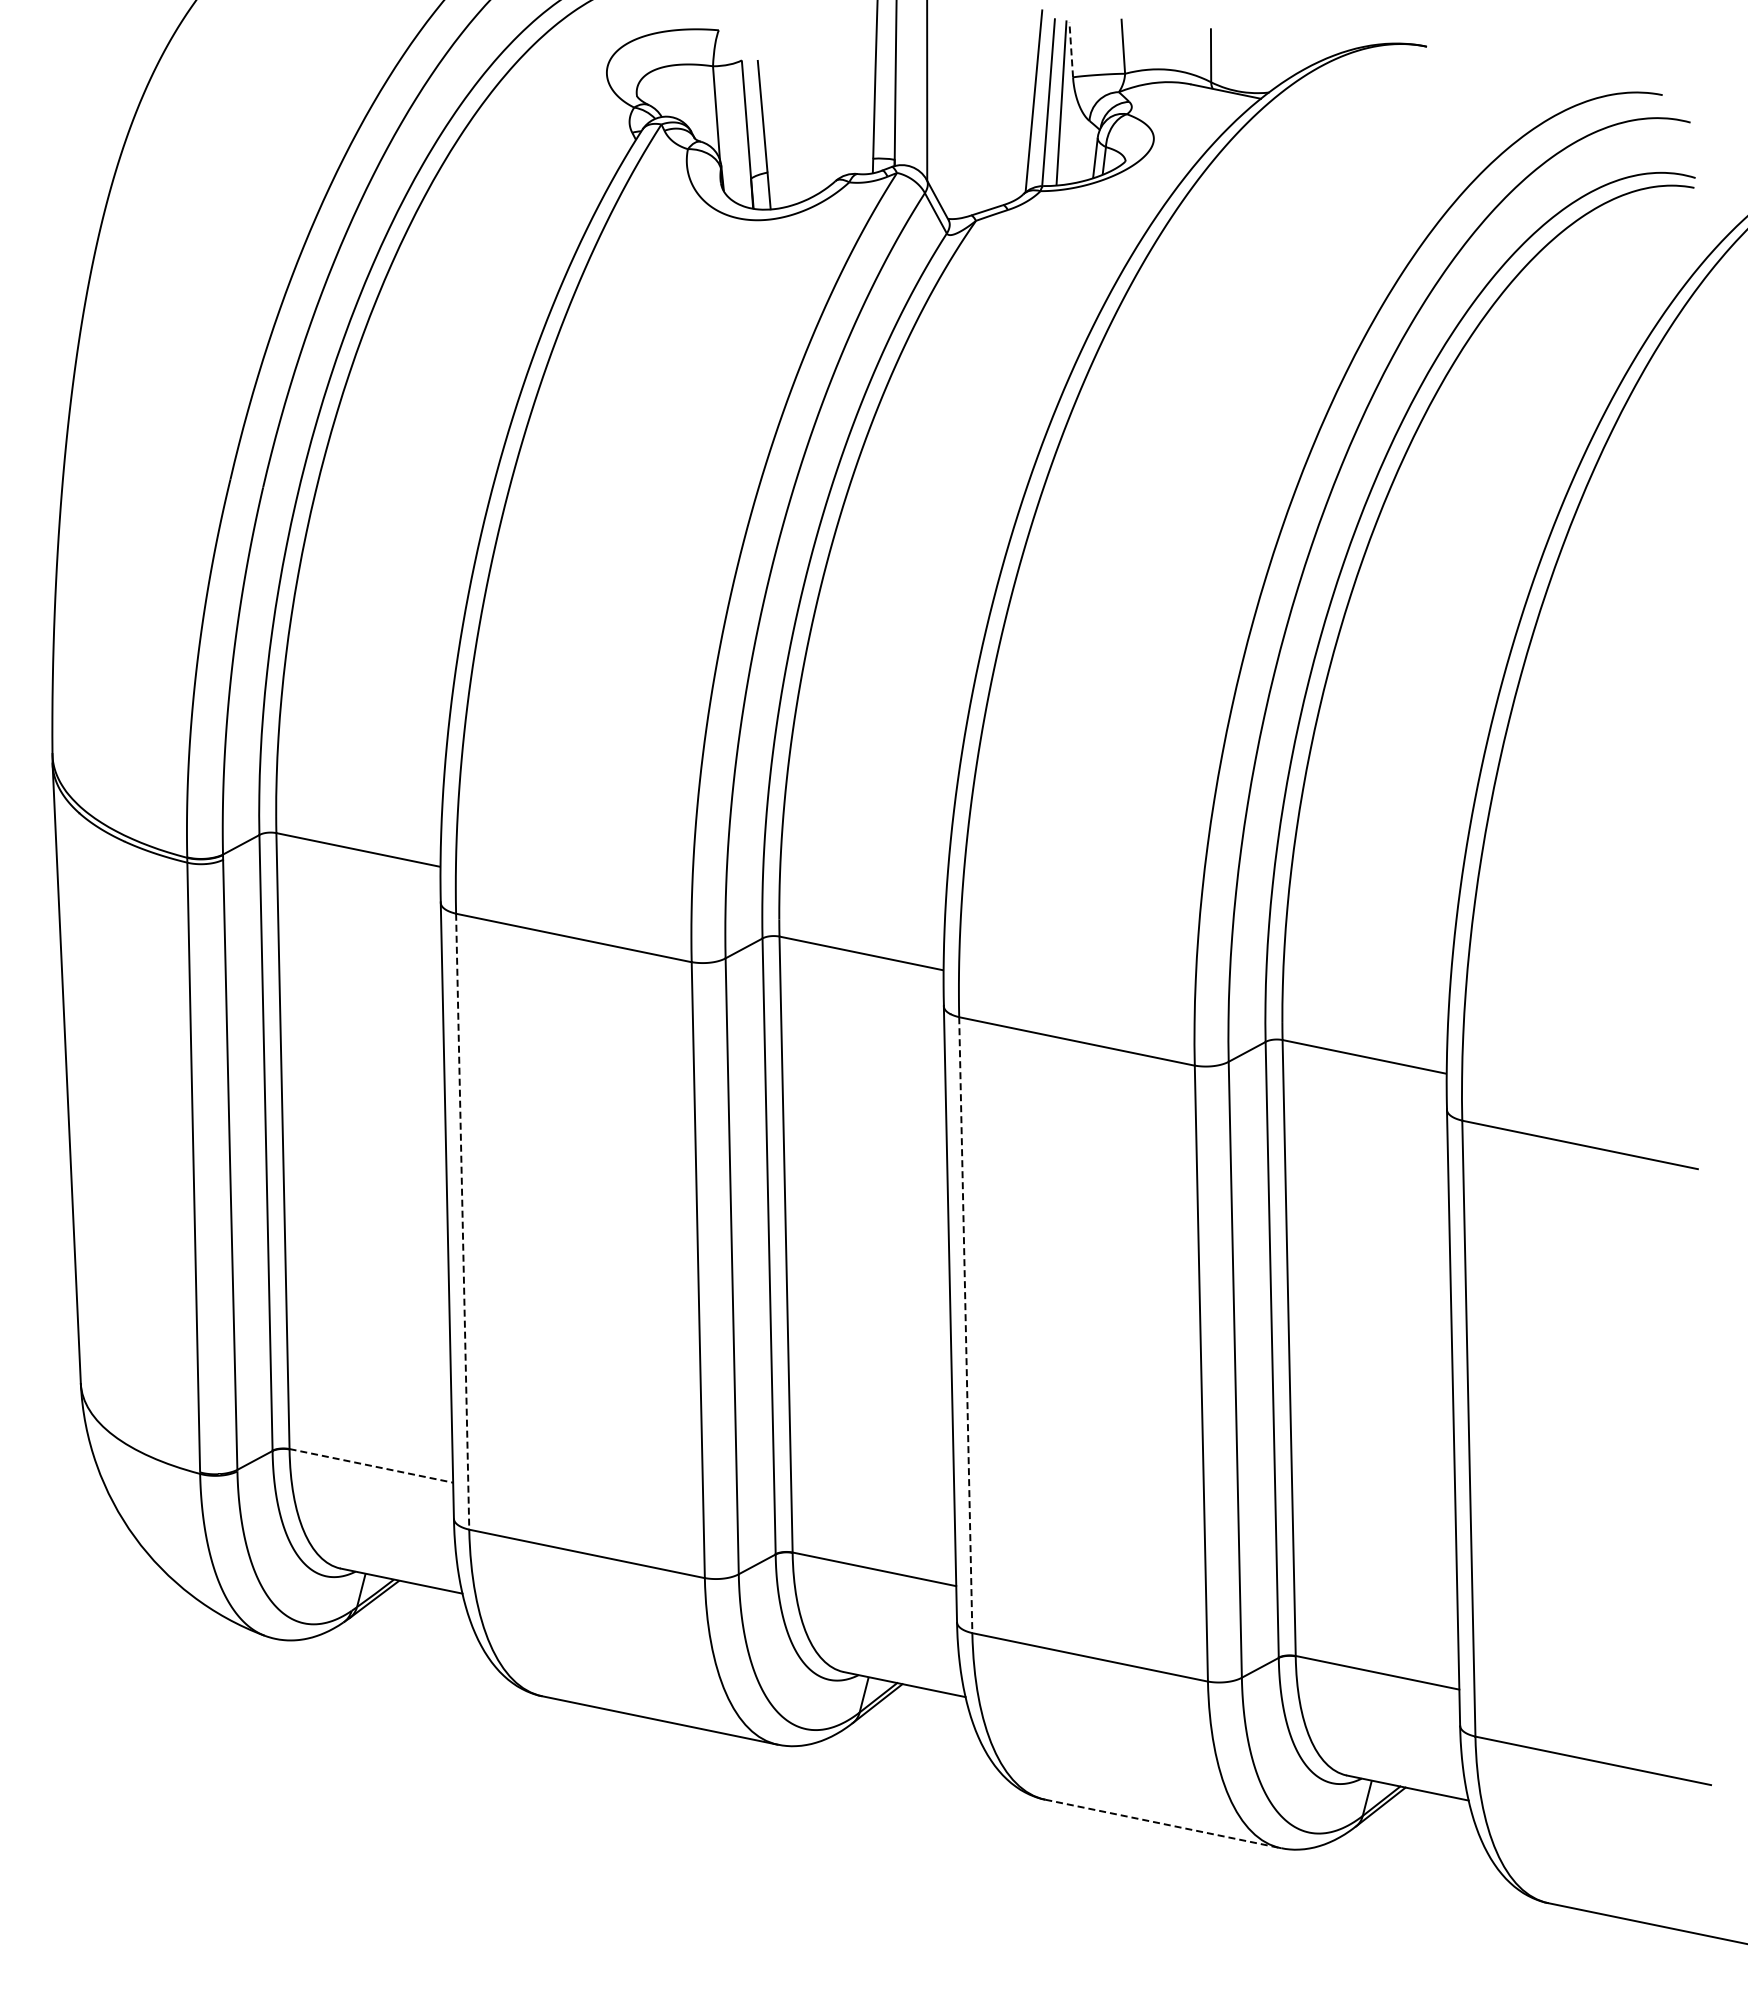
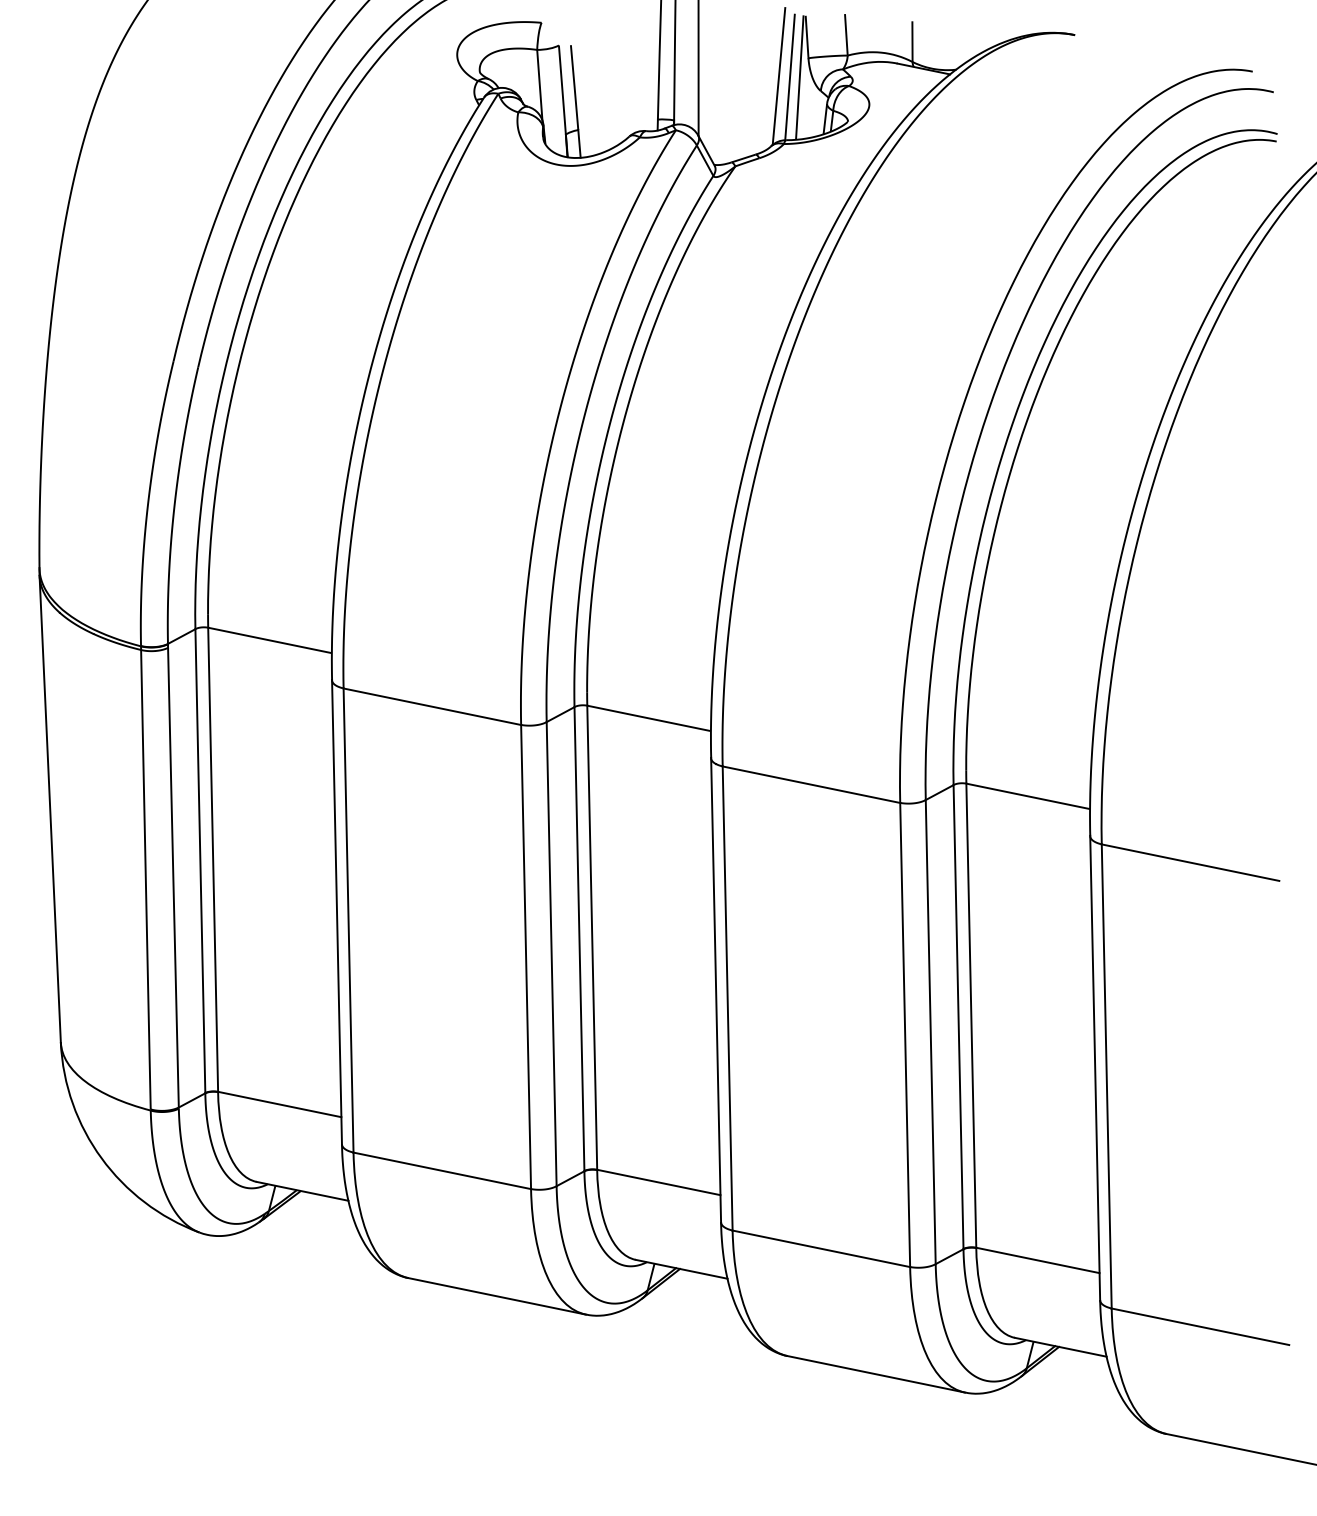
line: (1071, 49) -> (807, 37), dashed -> solid
line: (462, 1222) -> (348, 921), dashed -> solid
line: (965, 1325) -> (727, 998), dashed -> solid
line: (371, 1465) -> (279, 1104), dashed -> solid
line: (1163, 1824) -> (876, 1374), dashed -> solid

